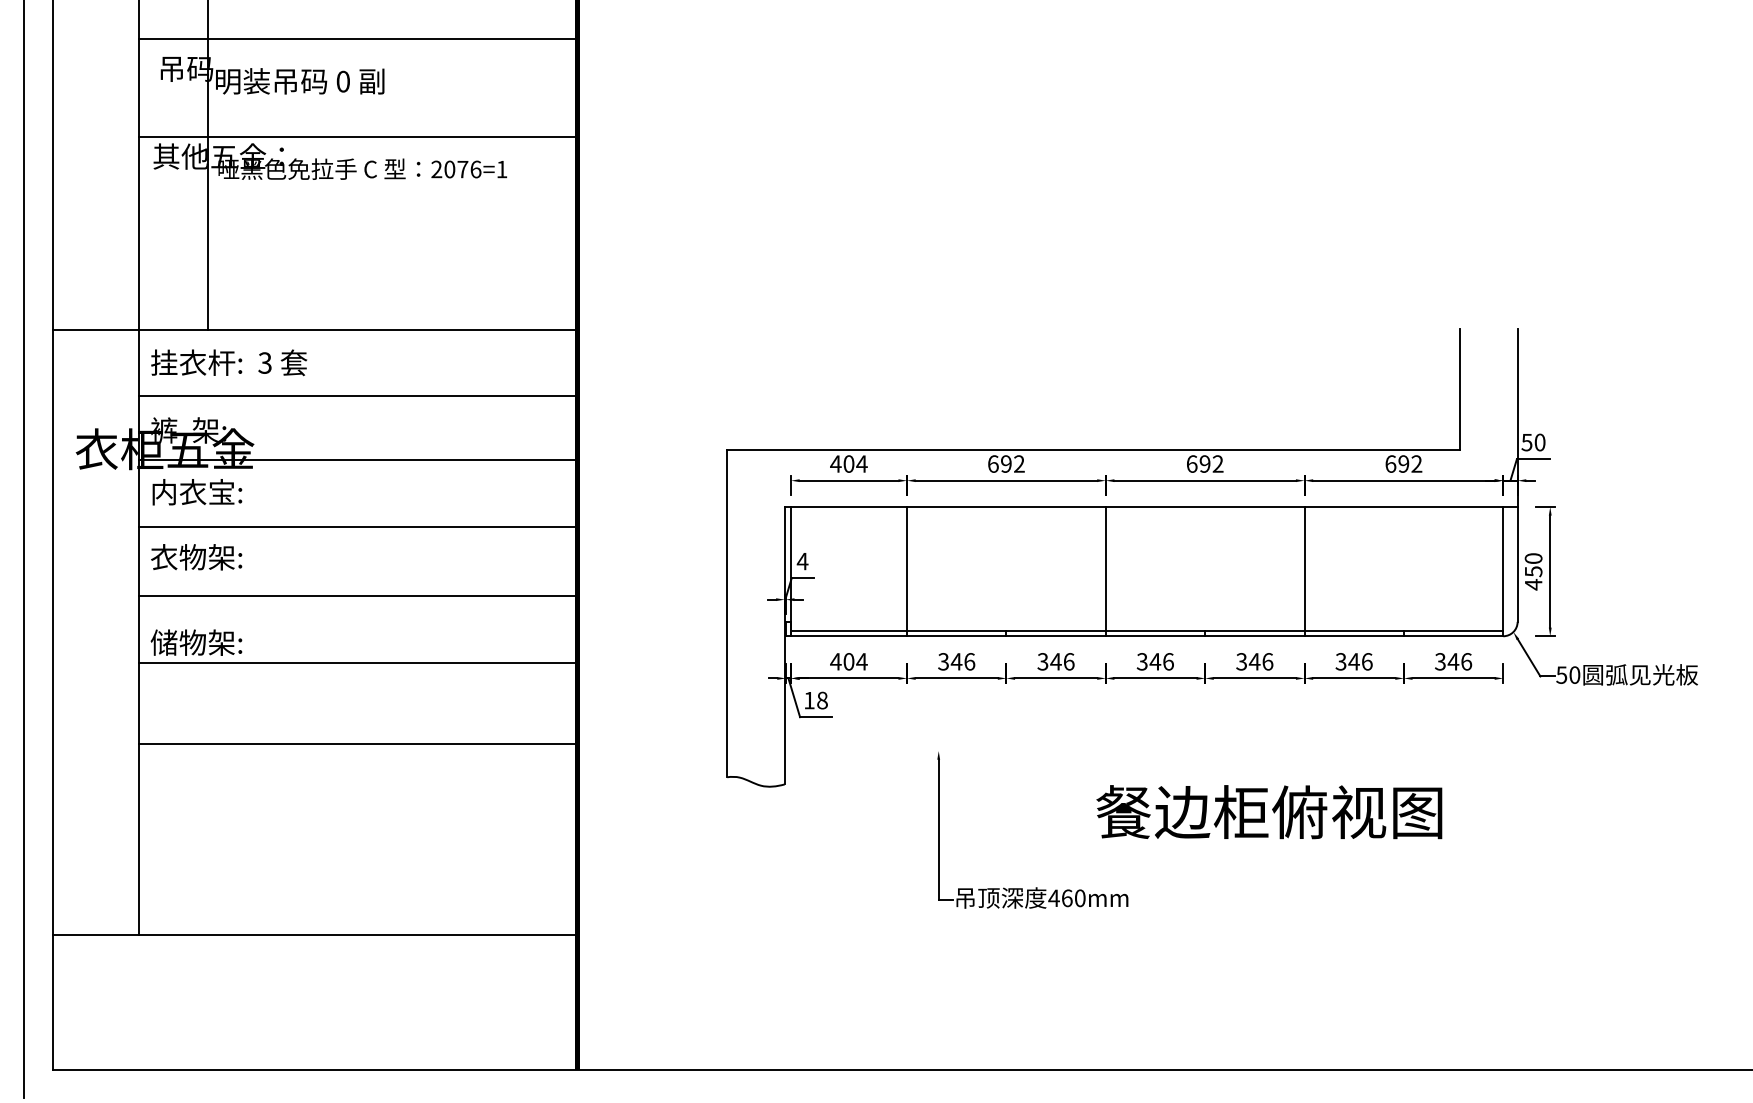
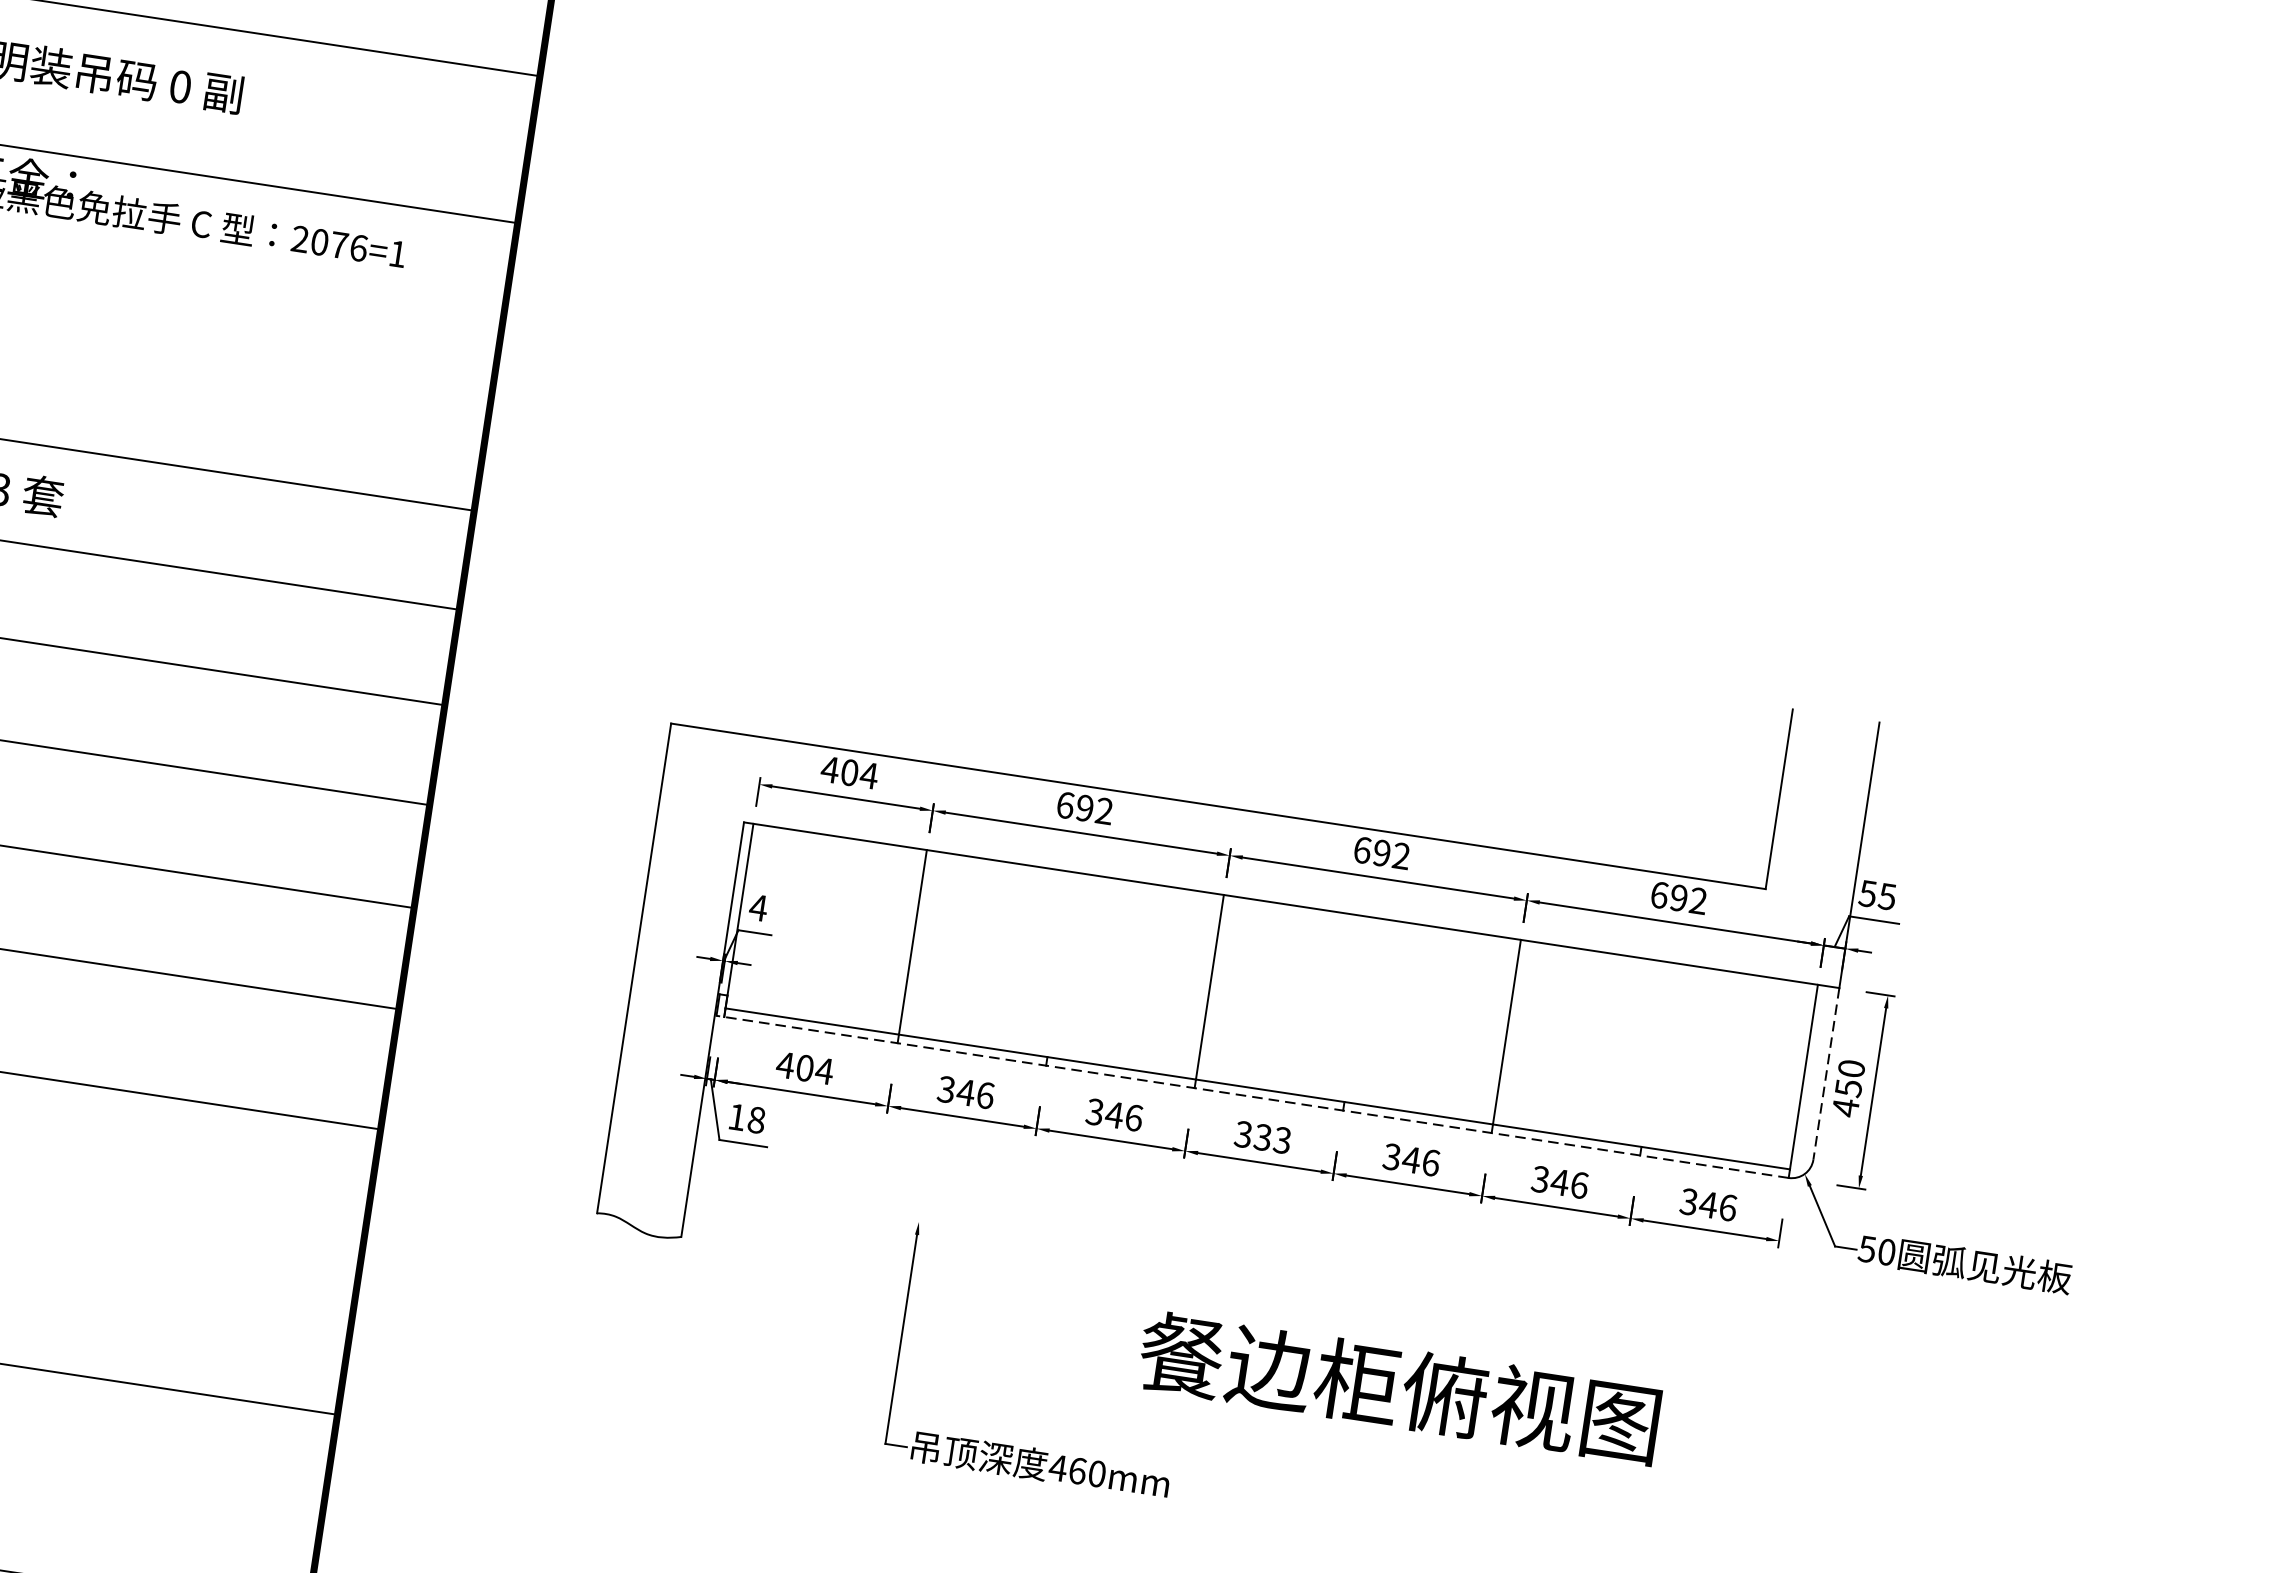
text: (1539, 442) -> (1886, 896), 50 -> 55
line: (1517, 564) -> (1826, 1073), solid -> dashed
line: (1144, 636) -> (1252, 1097), solid -> dashed
text: (1161, 661) -> (1272, 1138), 346 -> 333

